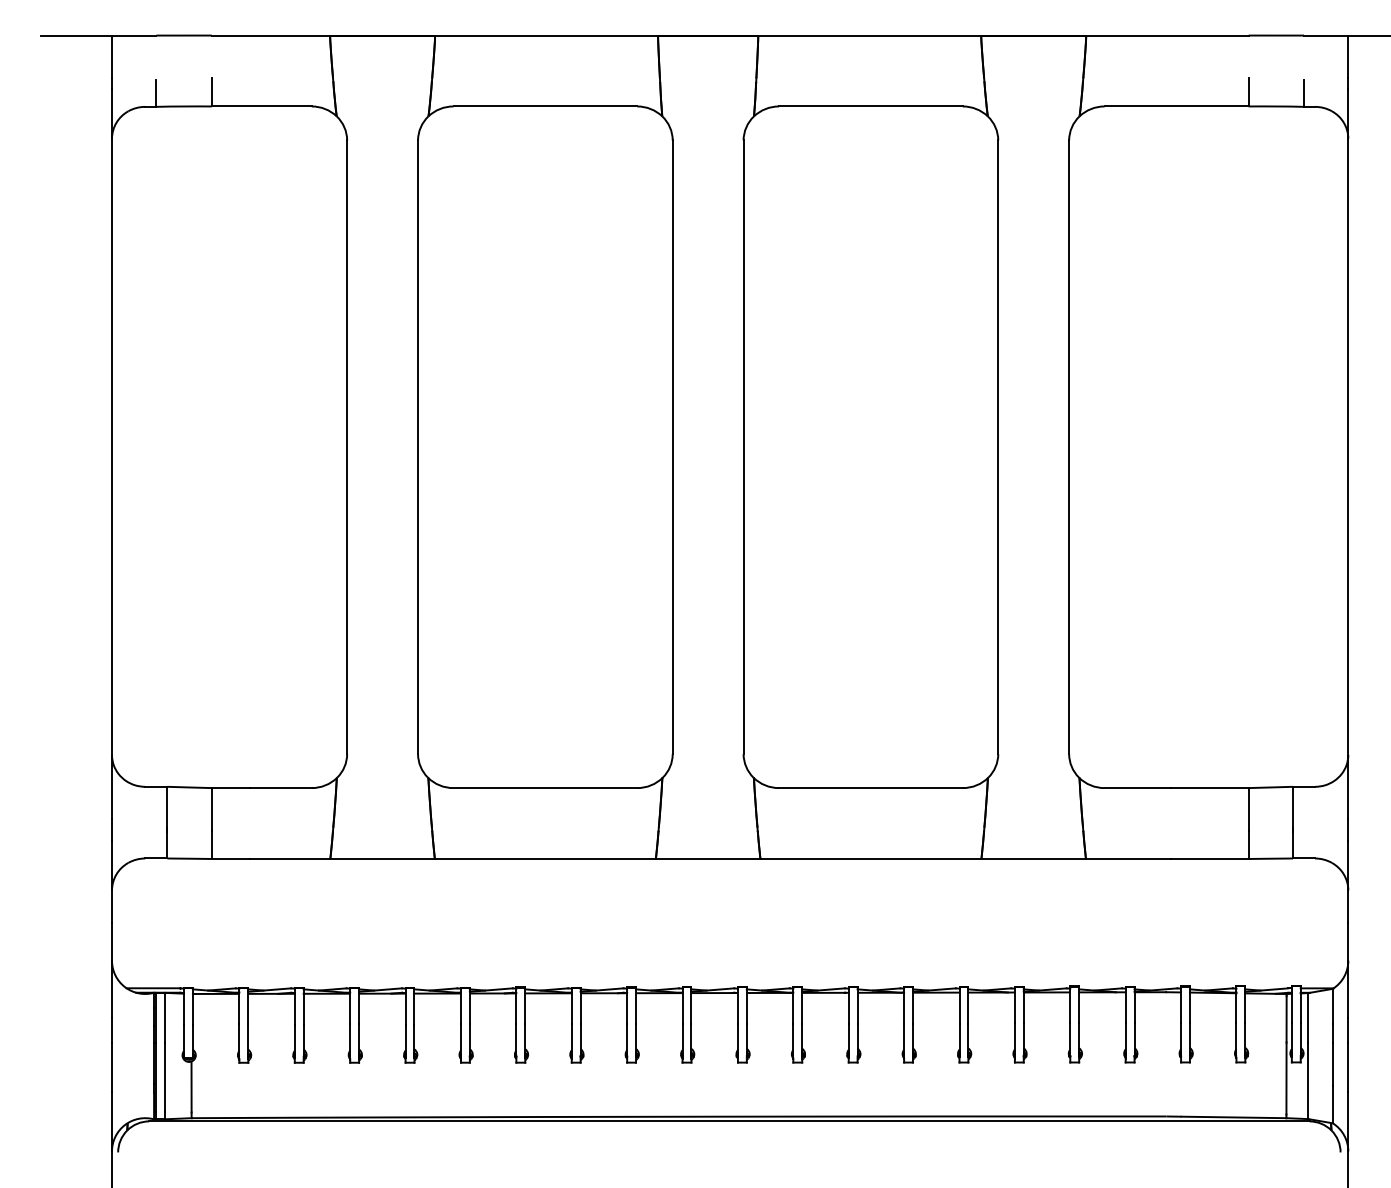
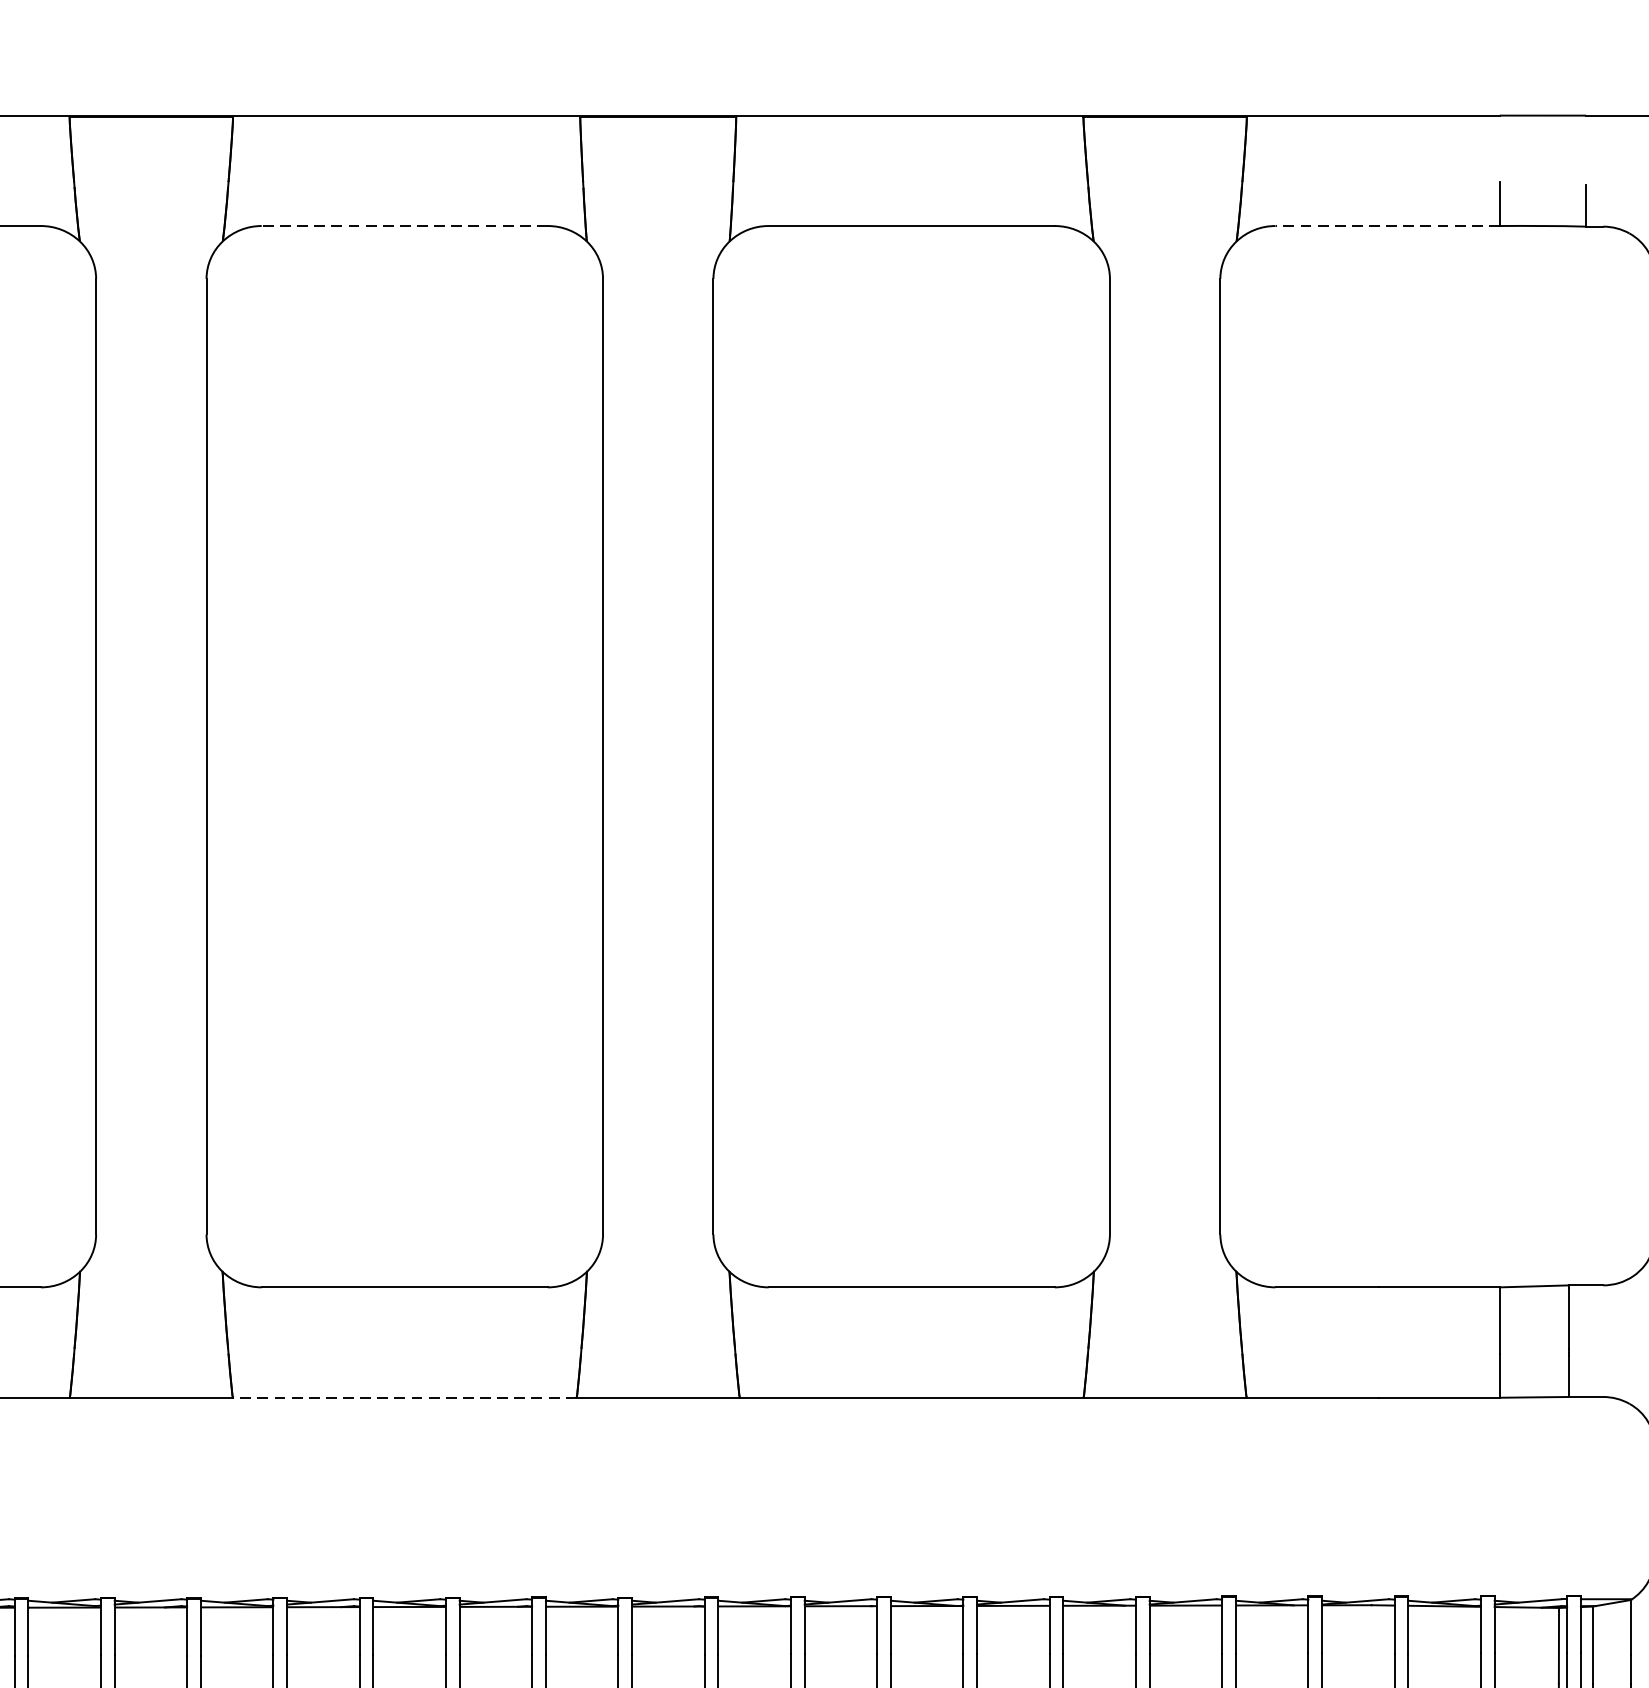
line: (545, 106) -> (404, 226), solid -> dashed
line: (1176, 106) -> (1387, 226), solid -> dashed
line: (544, 858) -> (403, 1397), solid -> dashed

